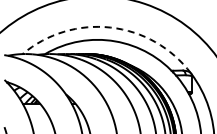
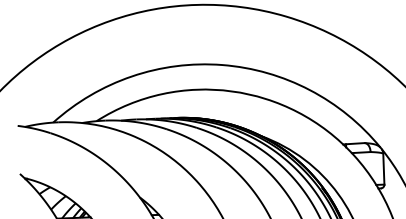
arc: (110, 27) -> (221, 64), dashed -> solid

